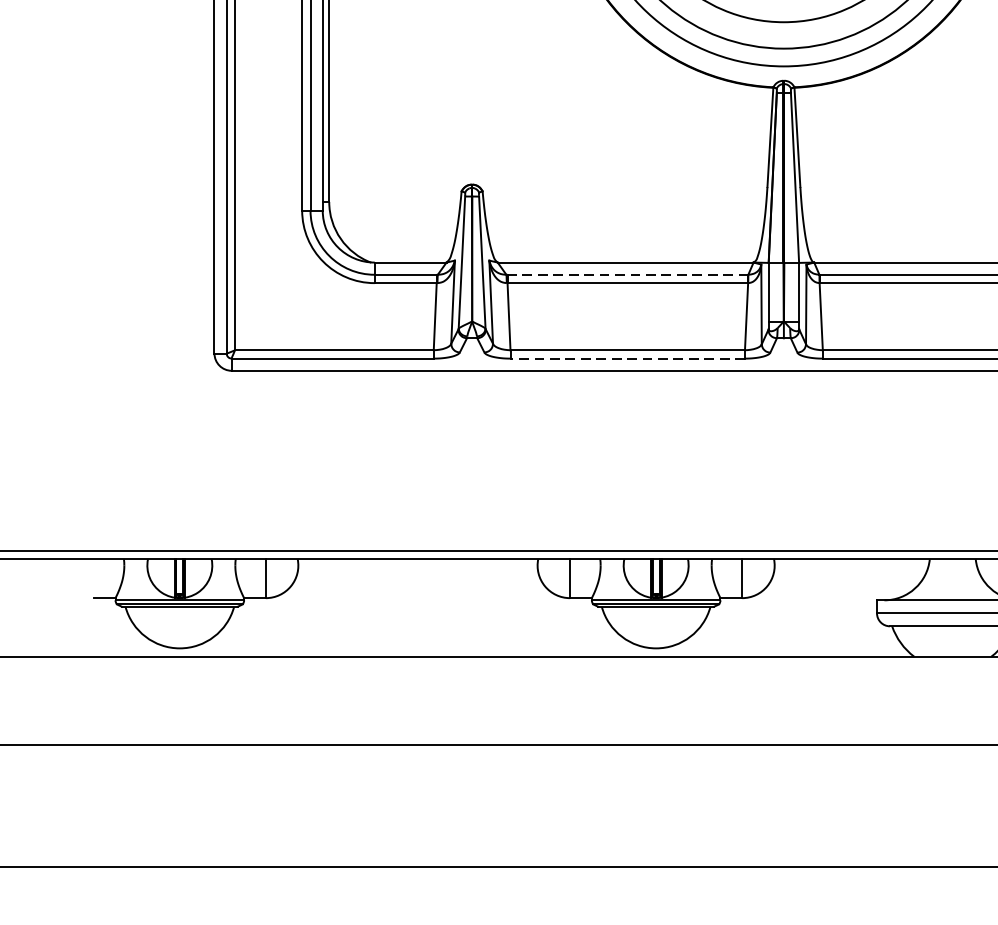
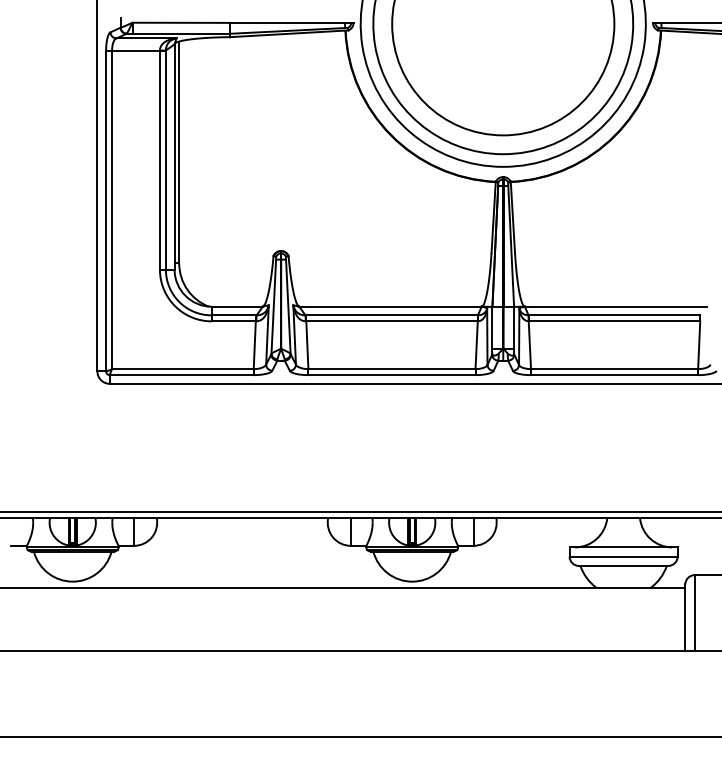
line: (628, 274) -> (392, 315), dashed -> solid
line: (627, 359) -> (391, 375), dashed -> solid

